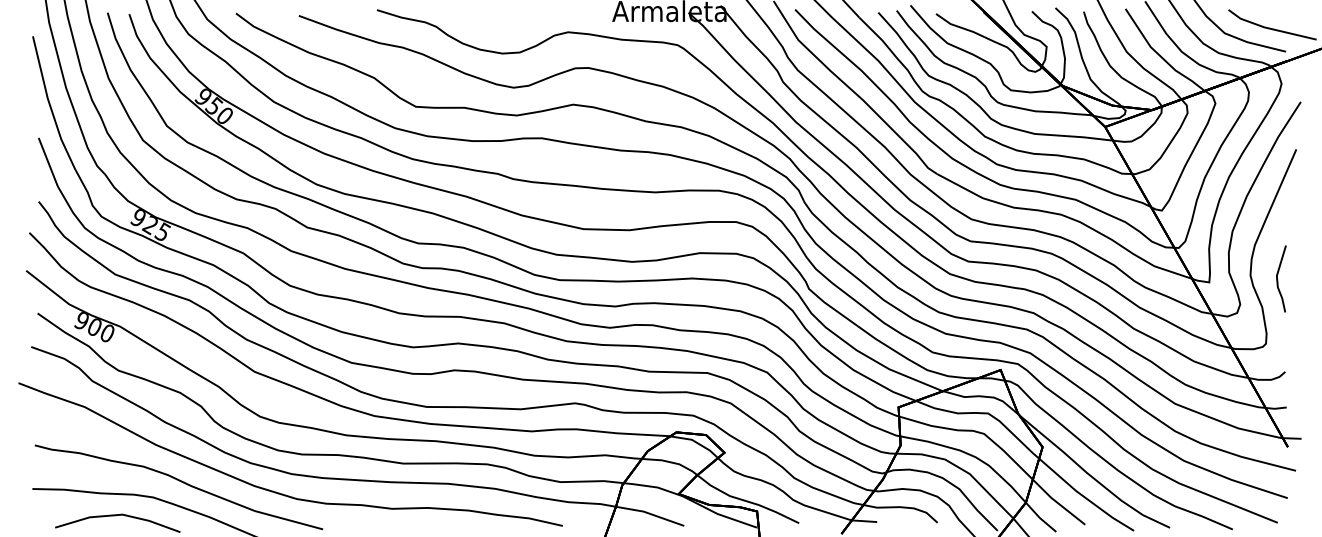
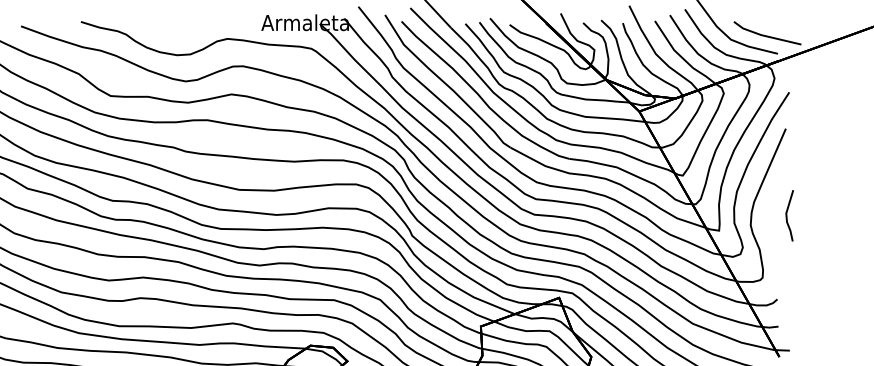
line: (1278, 279) -> (787, 216), moved

